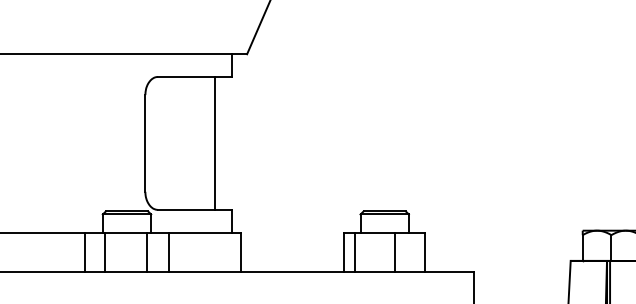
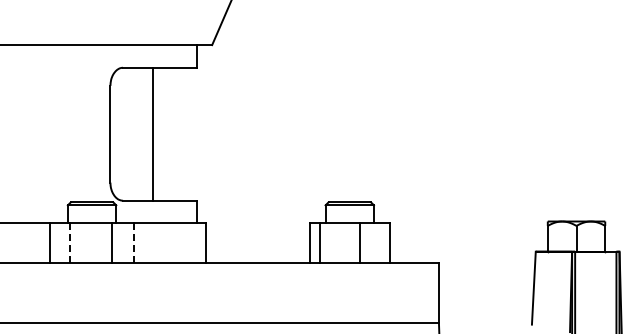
line: (215, 142) -> (153, 133), moved
line: (105, 252) -> (70, 243), solid -> dashed
line: (168, 252) -> (133, 243), solid -> dashed

